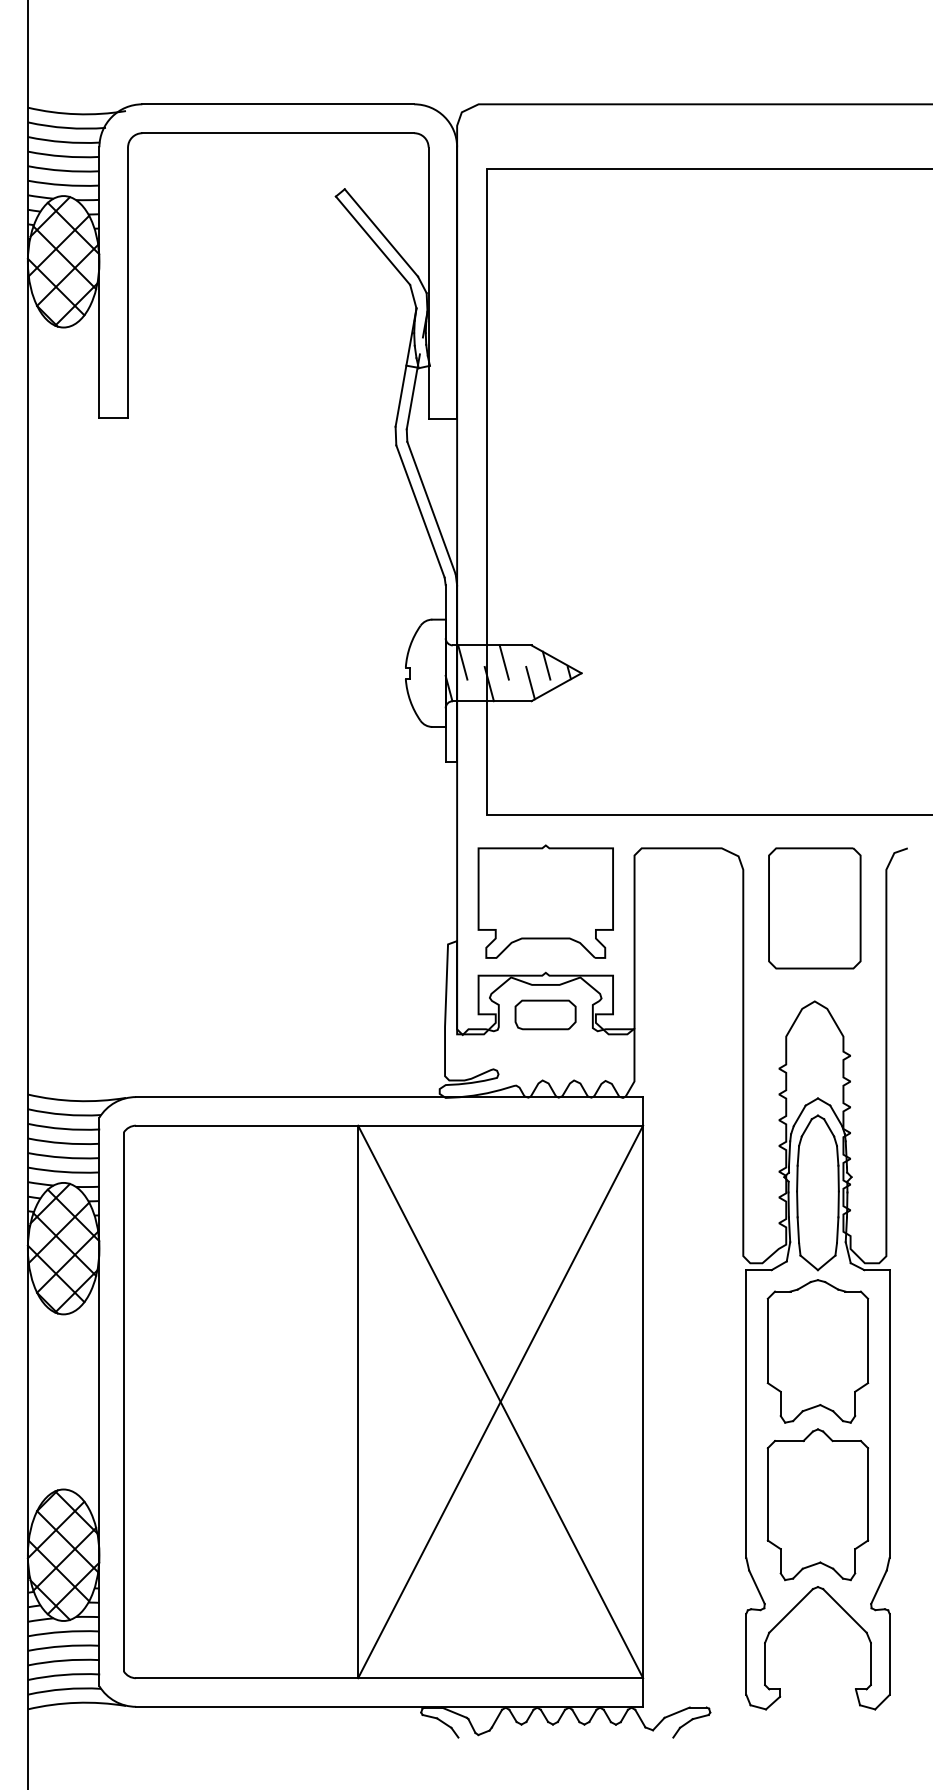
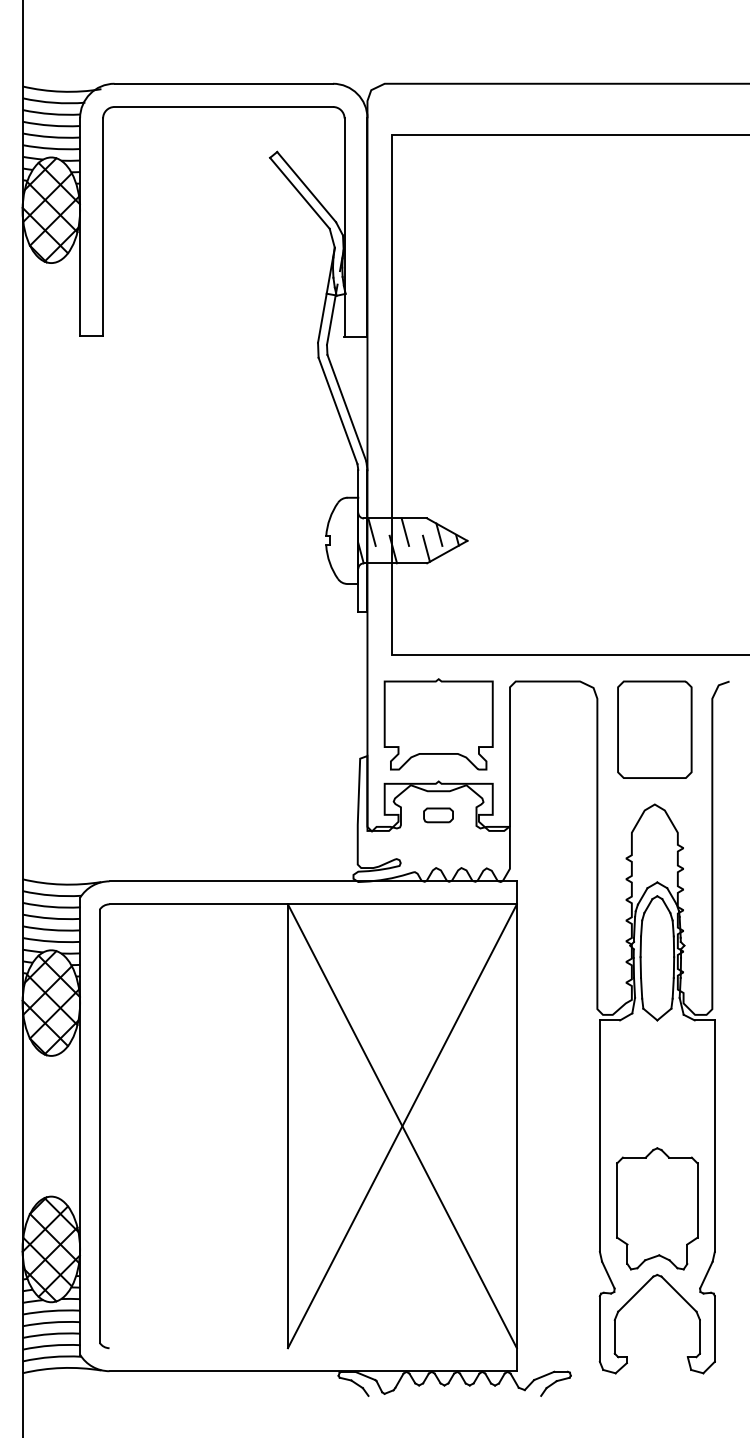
part: (545, 1014) -> (438, 815), size x0.6
part: (817, 1351) -> (656, 1085), removed
line: (389, 1678) -> (313, 1348), removed

